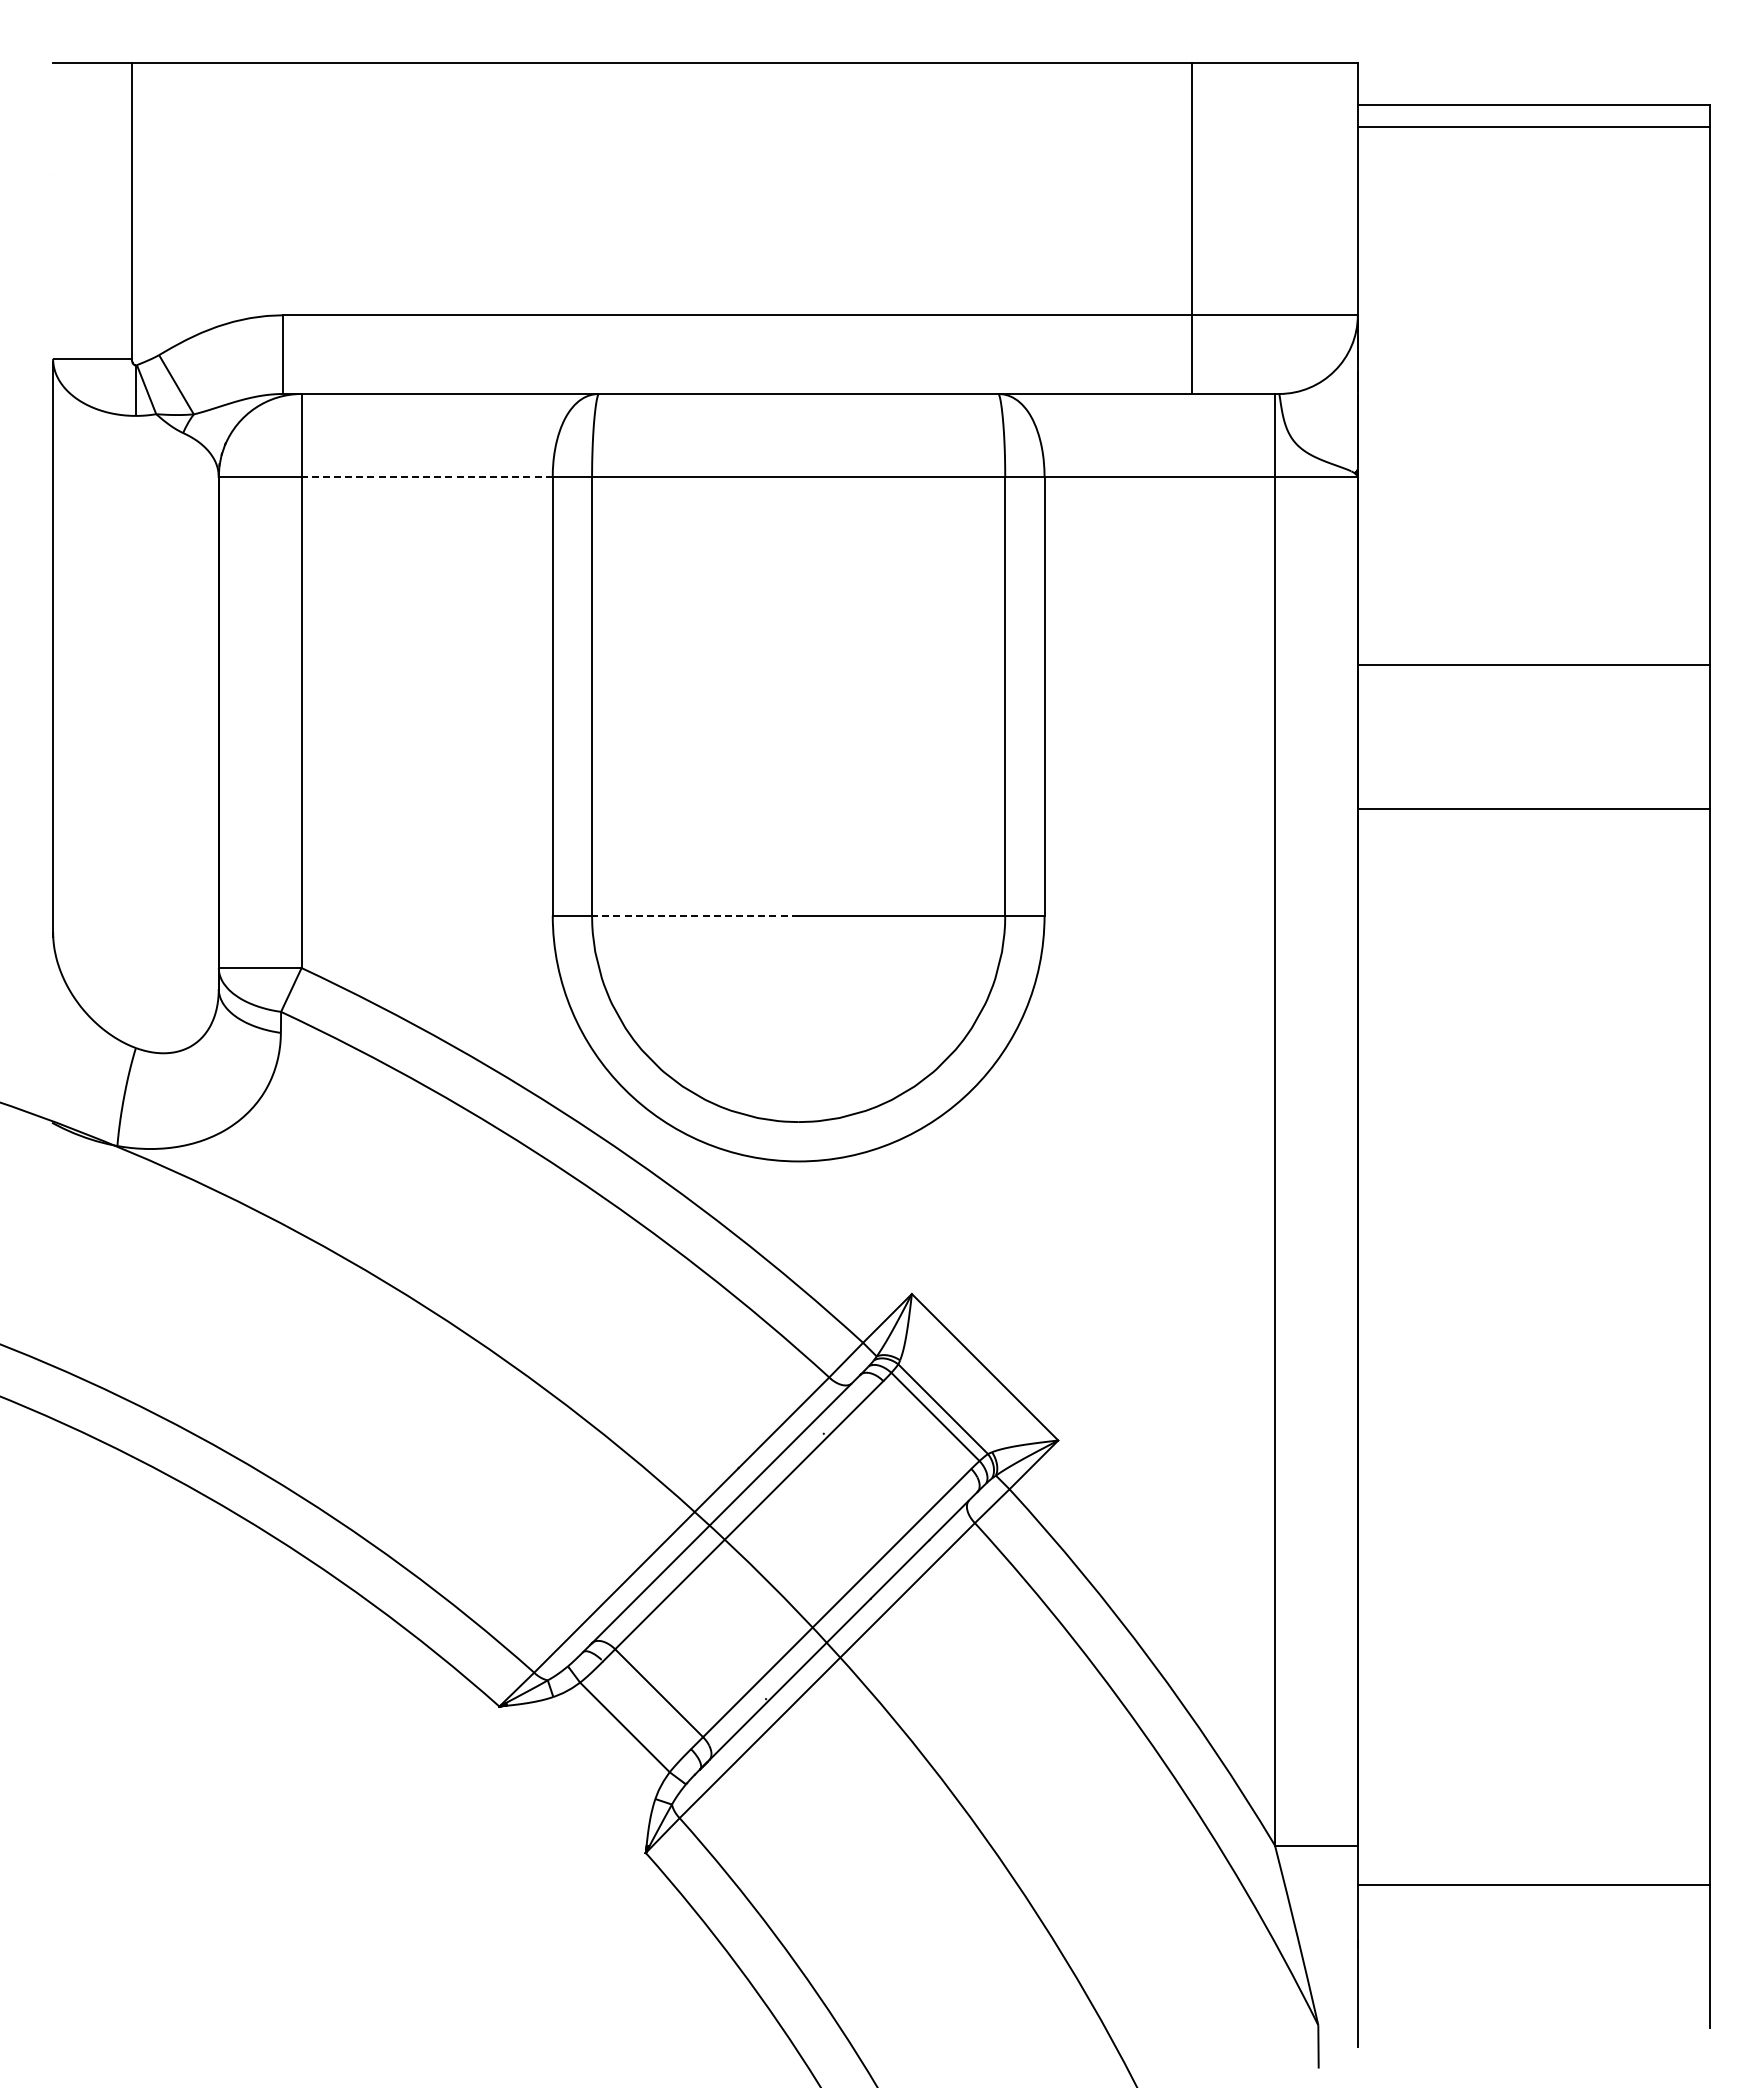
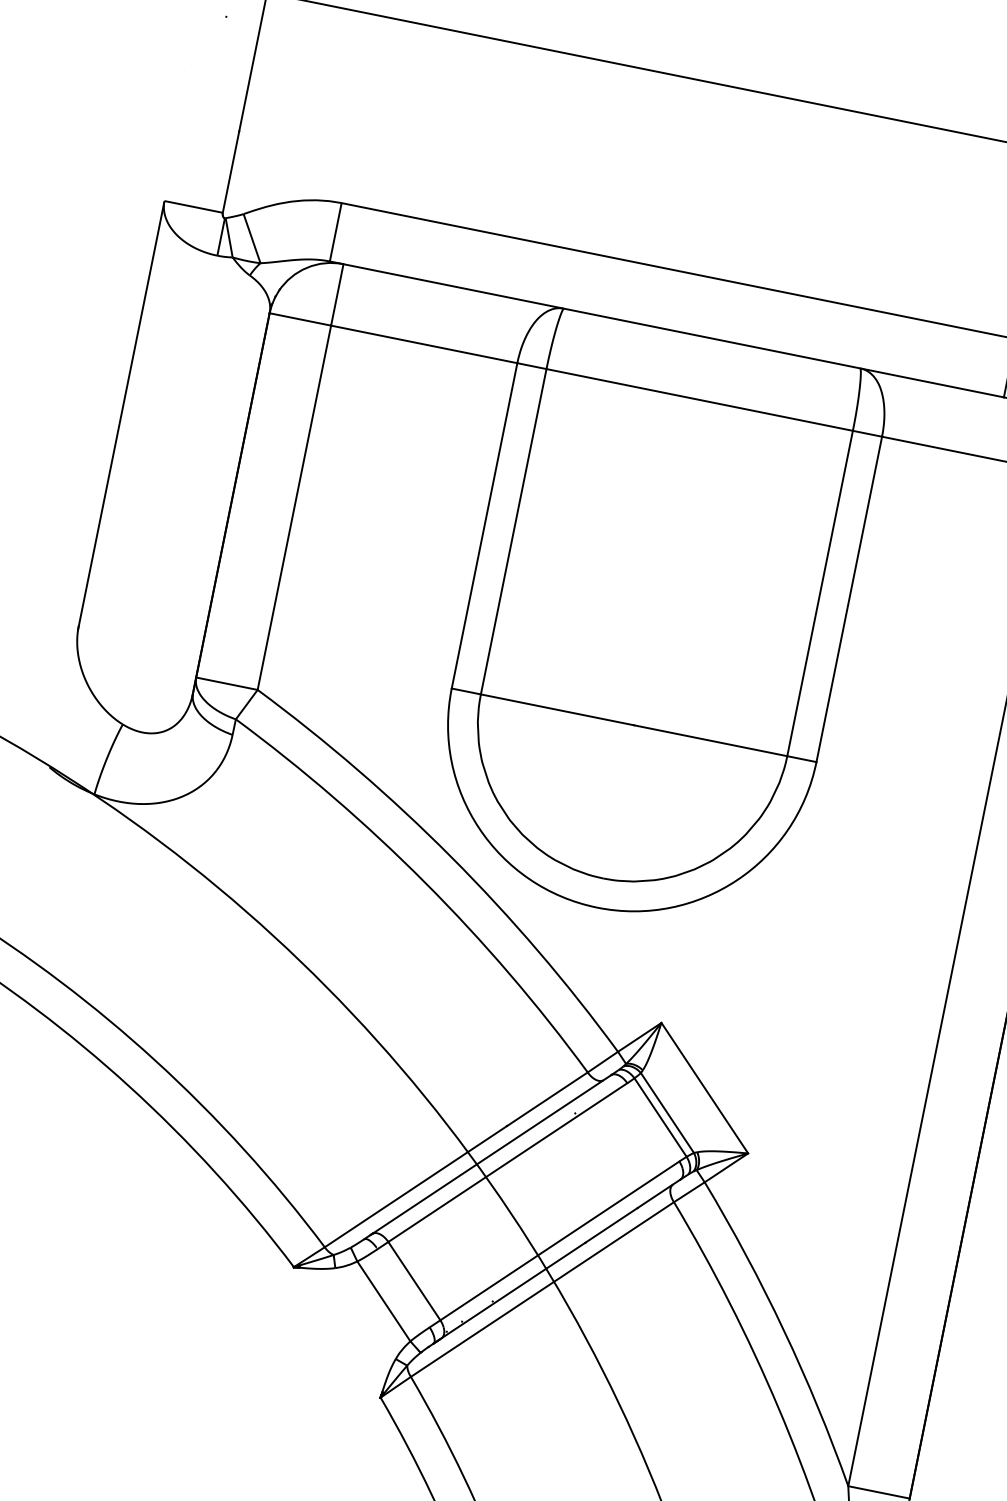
line: (427, 476) -> (424, 344), dashed -> solid
line: (694, 915) -> (556, 709), dashed -> solid

